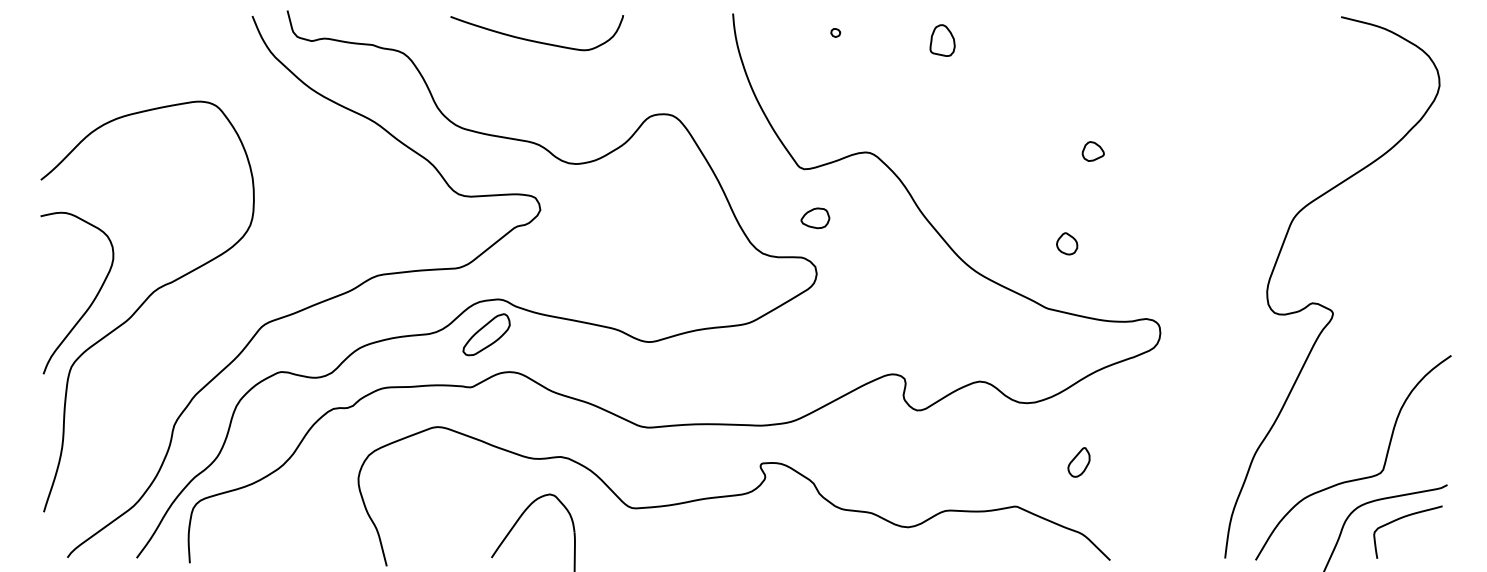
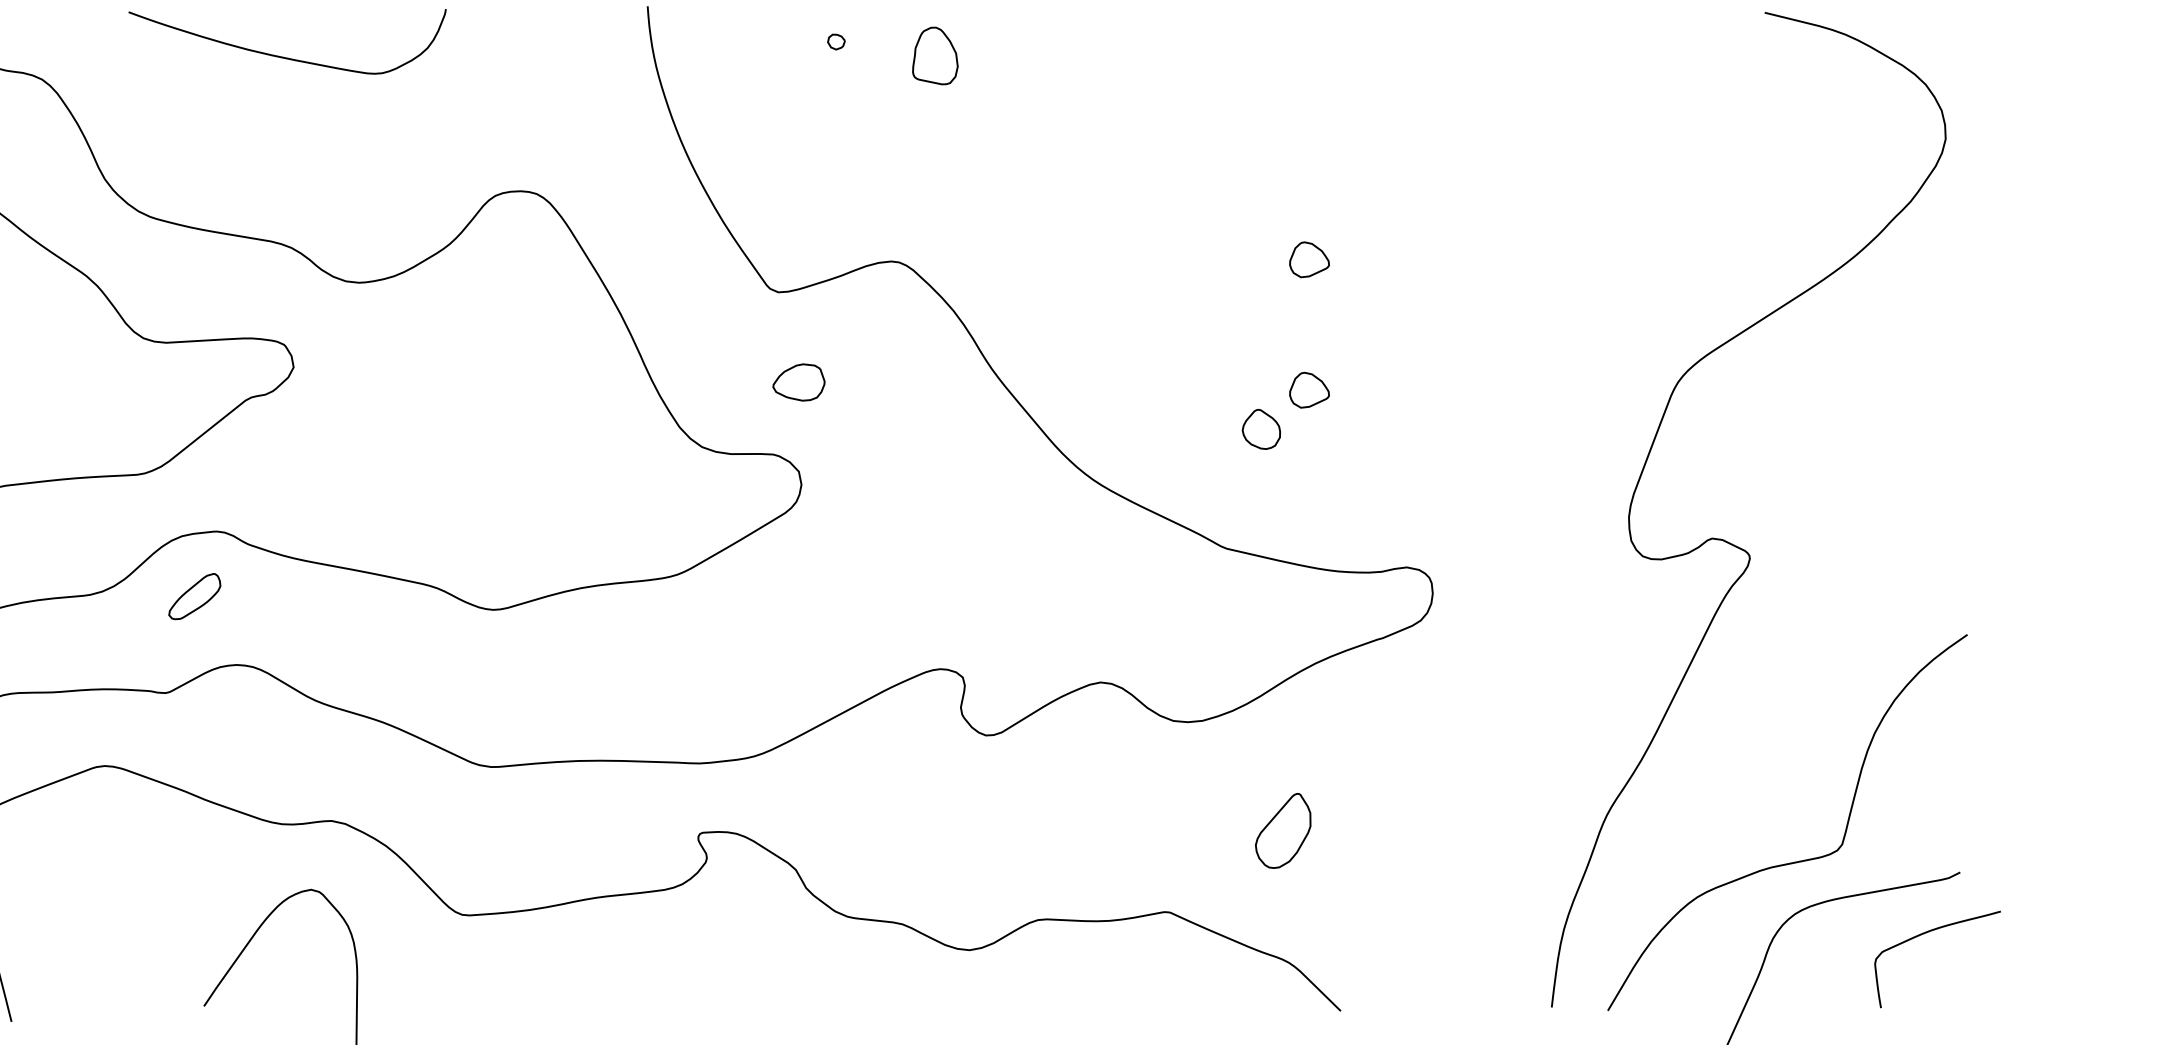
part: (942, 40) -> (935, 55), moved
part: (1092, 222) -> (1308, 390), added
part: (486, 334) -> (194, 595), size x0.6
part: (1078, 462) -> (1282, 831), size x1.4
curve: (1400, 519) -> (1923, 935), moved

